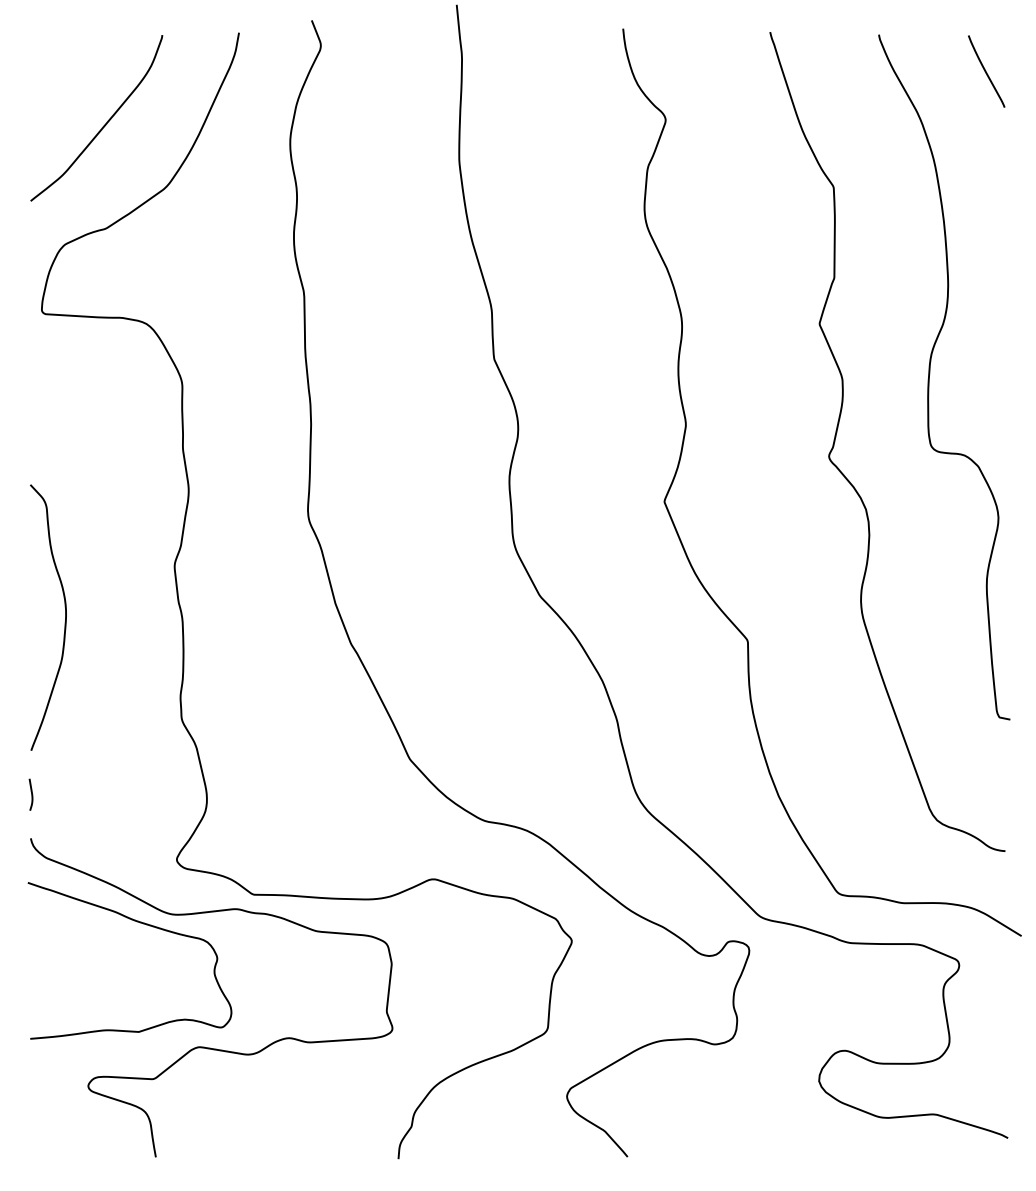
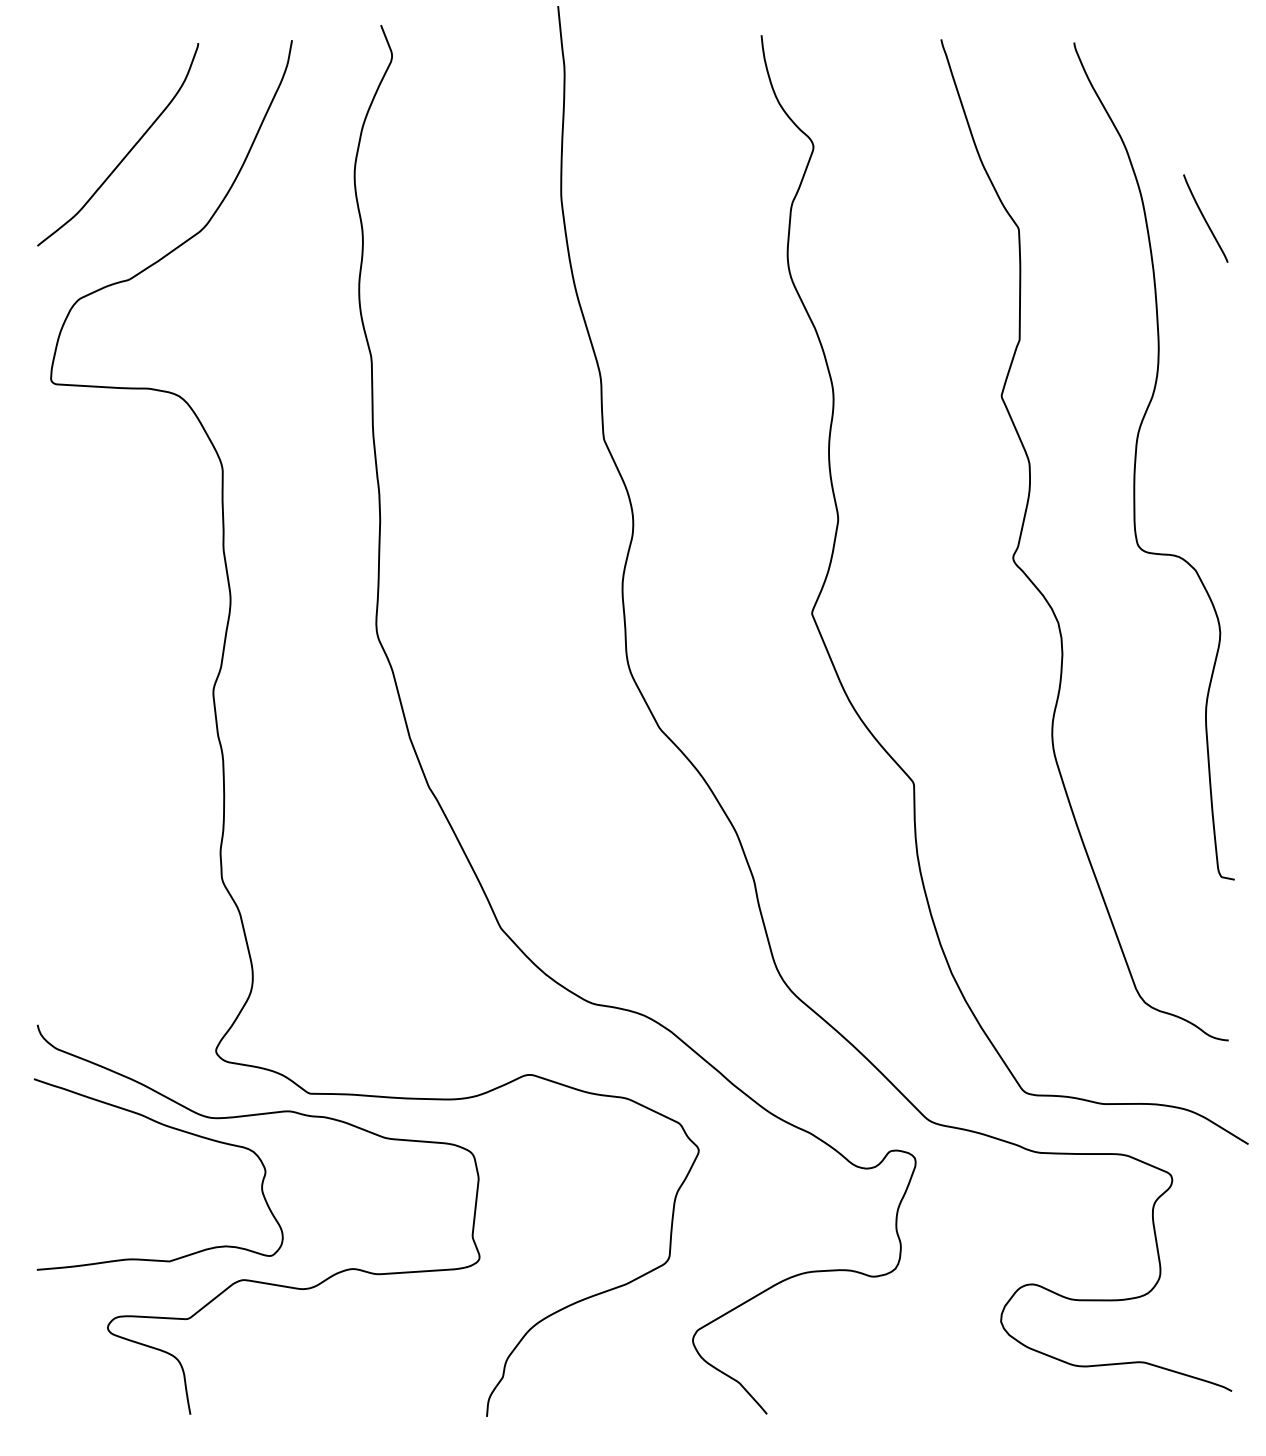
curve: (986, 71) -> (1205, 218), moved
curve: (65, 617) -> (79, 754), removed
curve: (31, 794) -> (38, 971), removed

